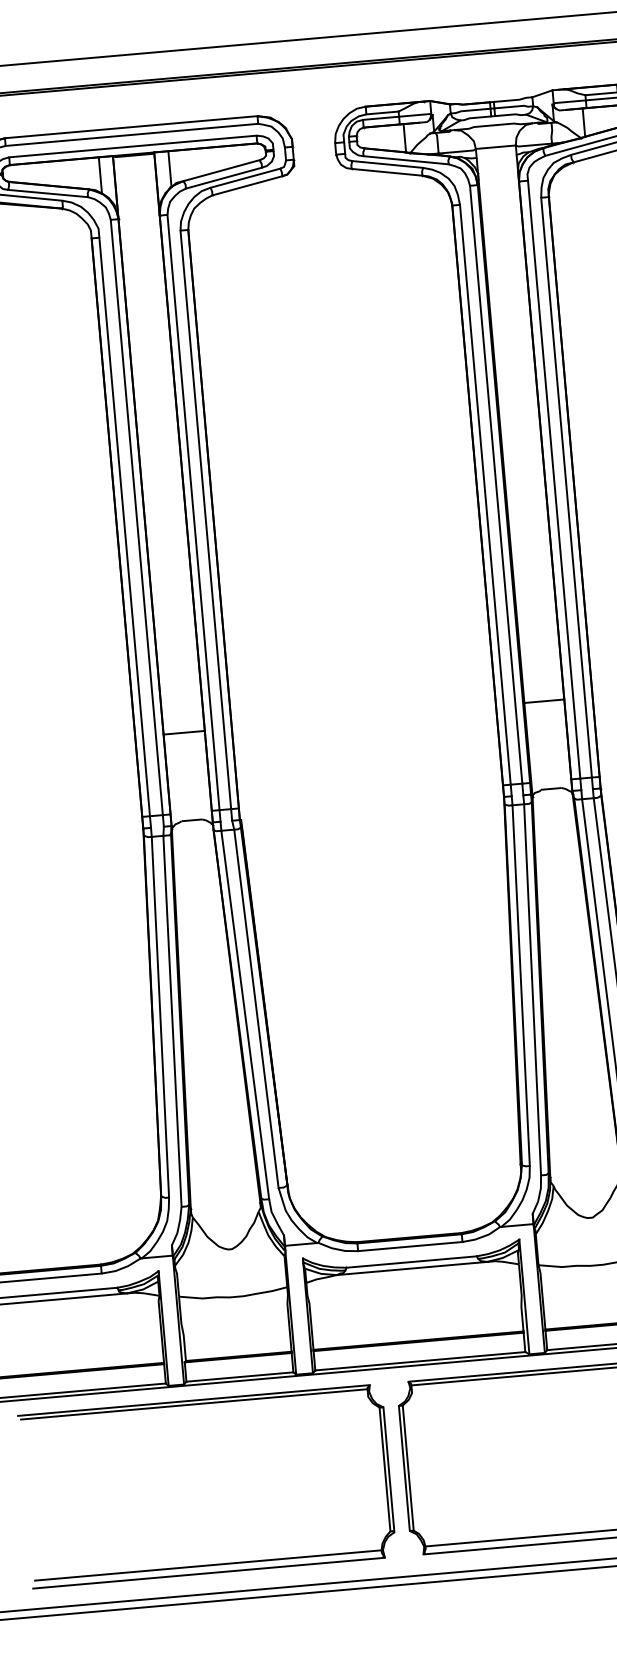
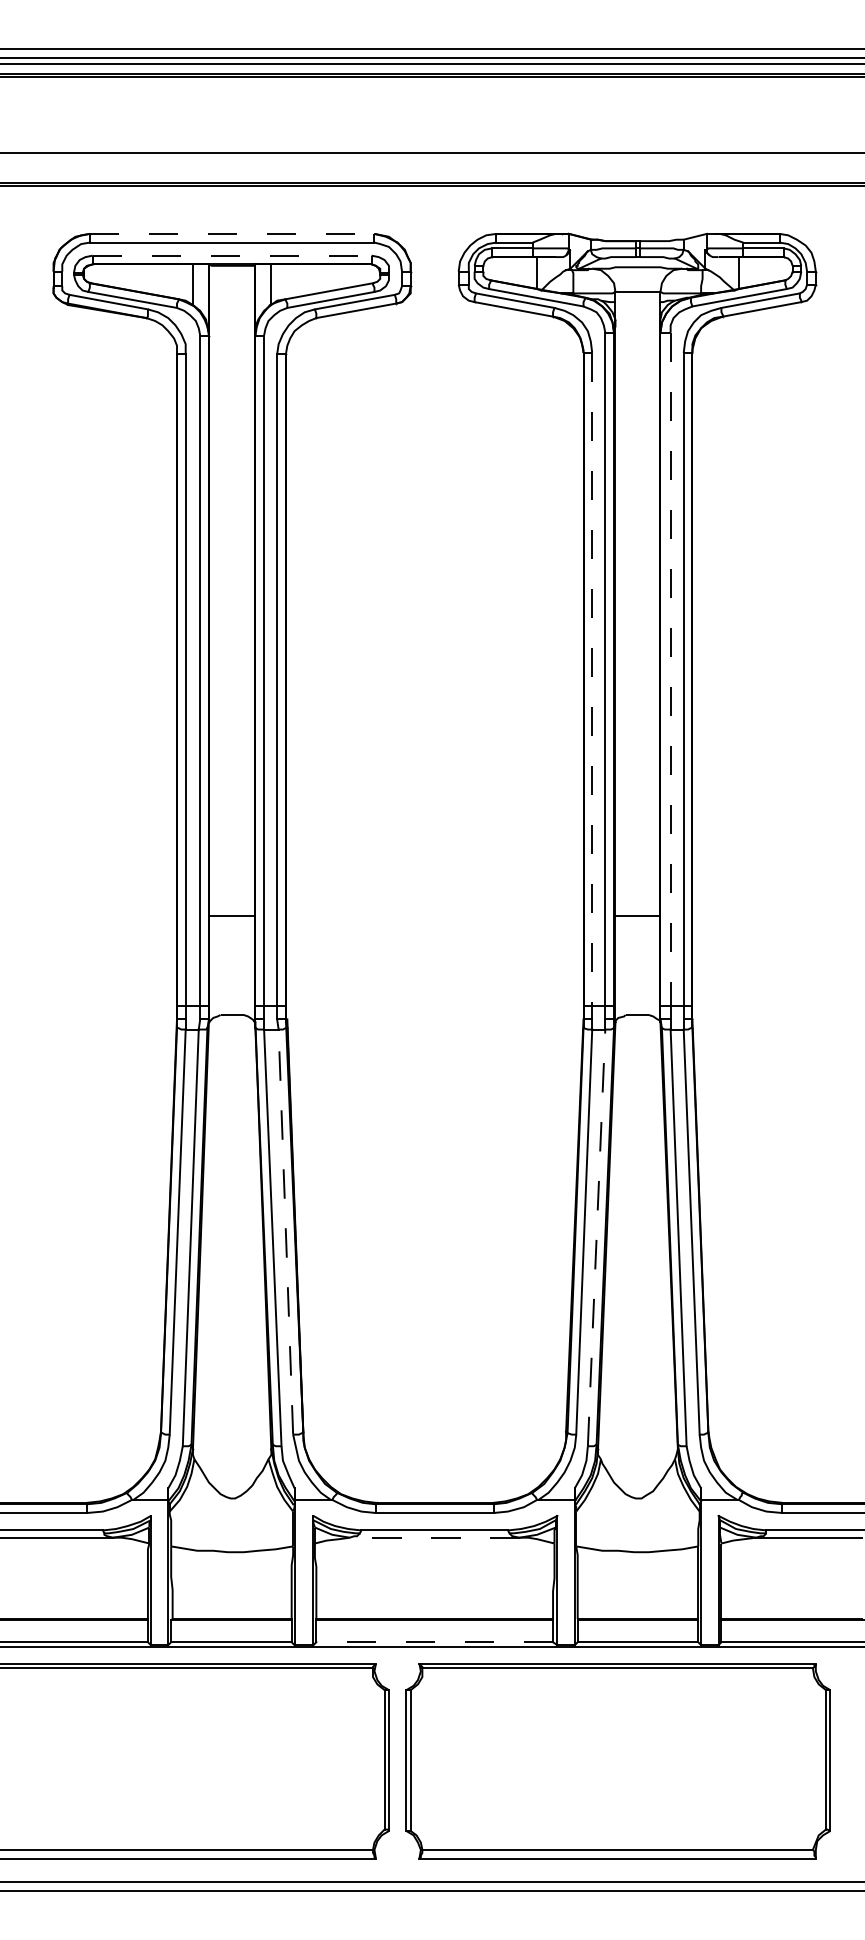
line: (131, 126) -> (232, 233), solid -> dashed
line: (133, 146) -> (232, 255), solid -> dashed
line: (554, 479) -> (670, 669), solid -> dashed
line: (485, 494) -> (592, 679), solid -> dashed
line: (532, 989) -> (596, 1237), solid -> dashed
line: (256, 1009) -> (285, 1232), solid -> dashed
line: (412, 1268) -> (434, 1537), solid -> dashed
line: (420, 1361) -> (434, 1642), solid -> dashed

